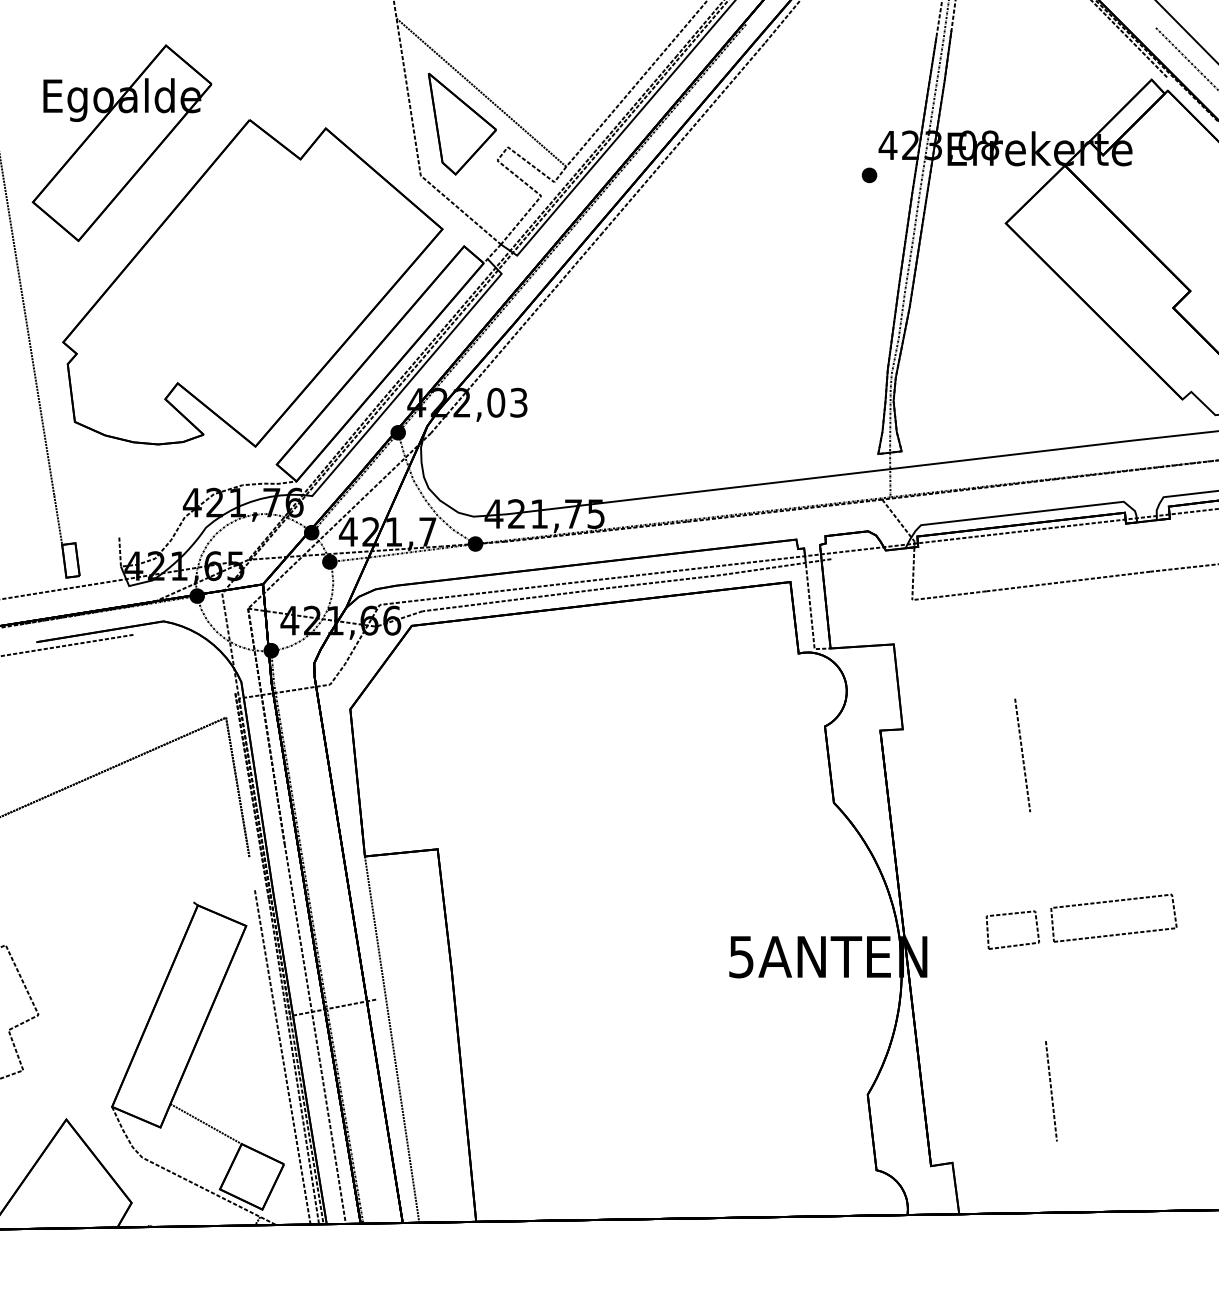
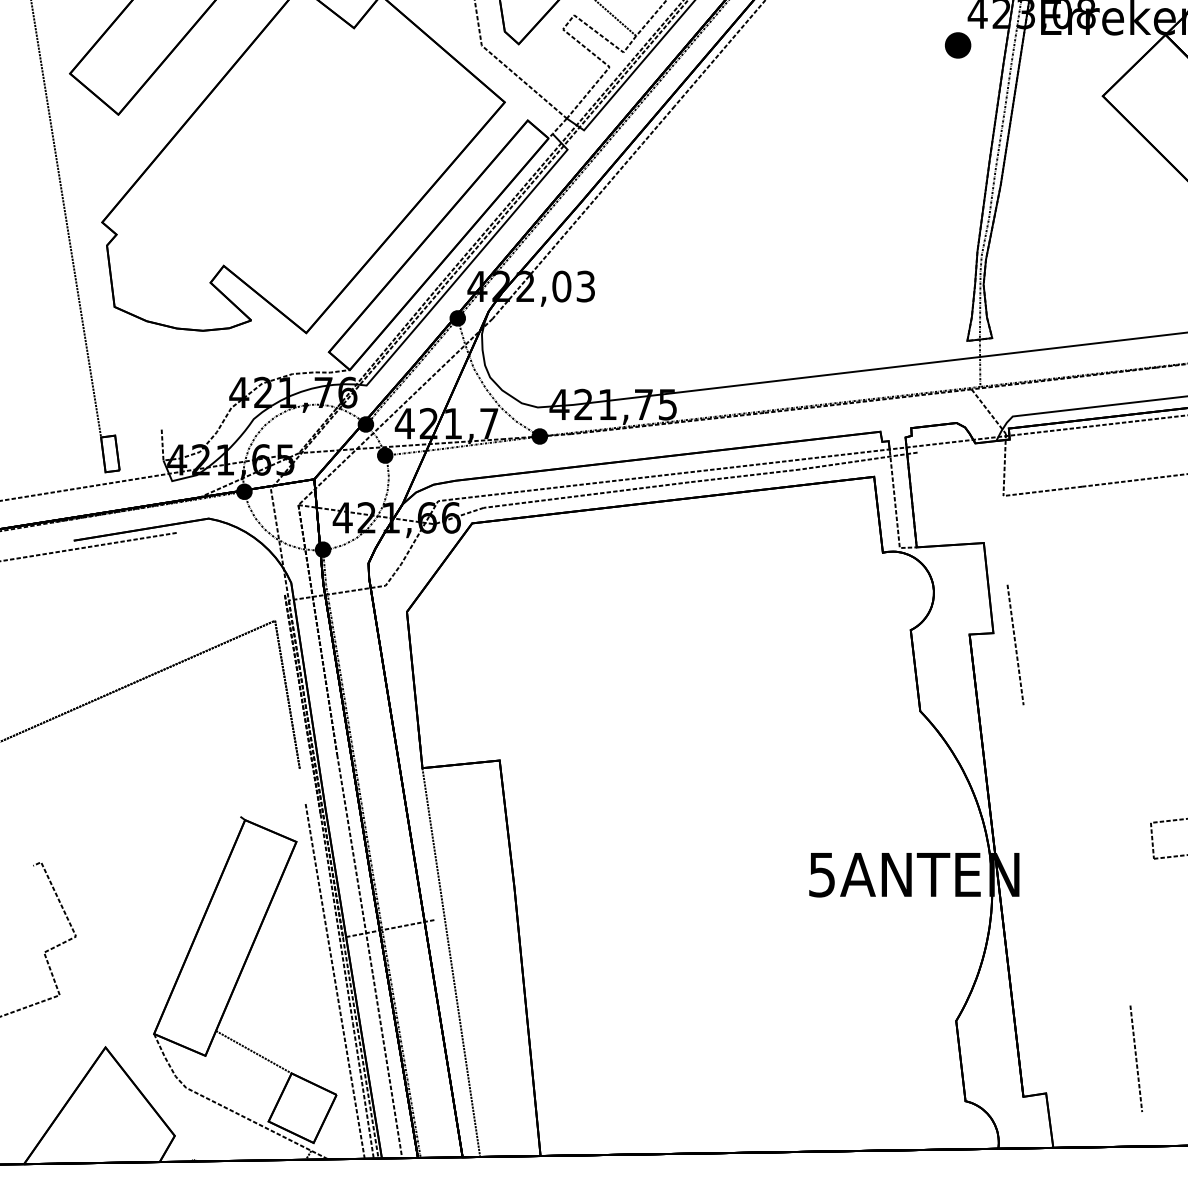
part: (869, 174) -> (958, 44), size x1.6
line: (1022, 755) -> (1015, 645), moved
part: (1012, 914) -> (1109, 829), removed
line: (1051, 1091) -> (1136, 1059), moved

